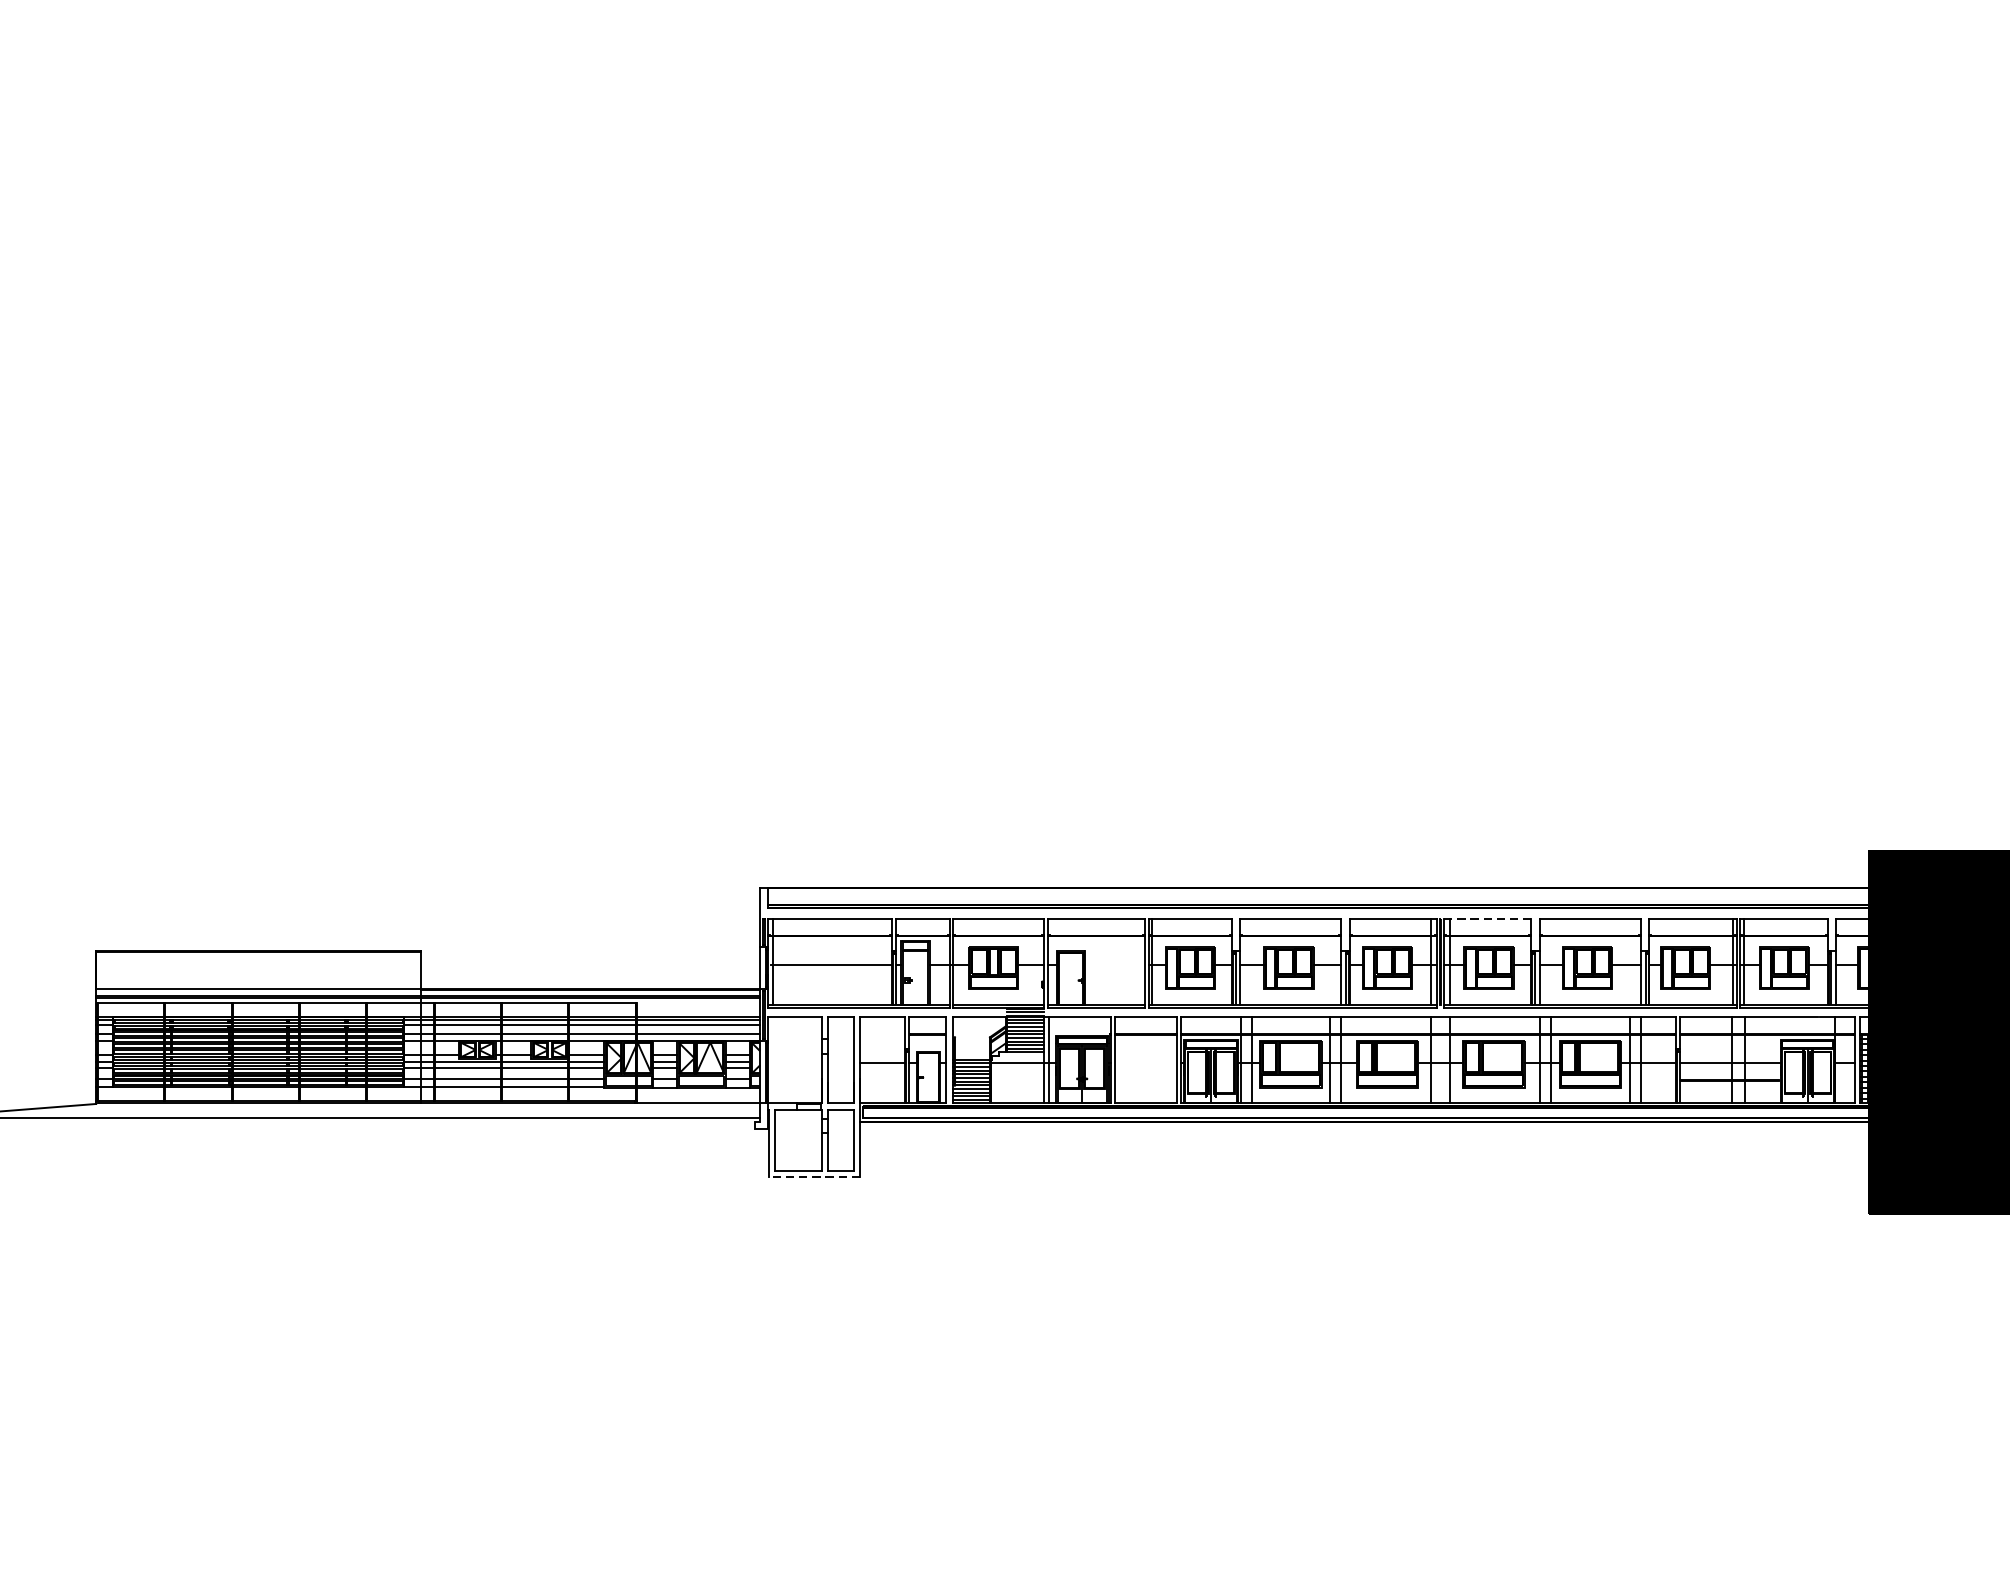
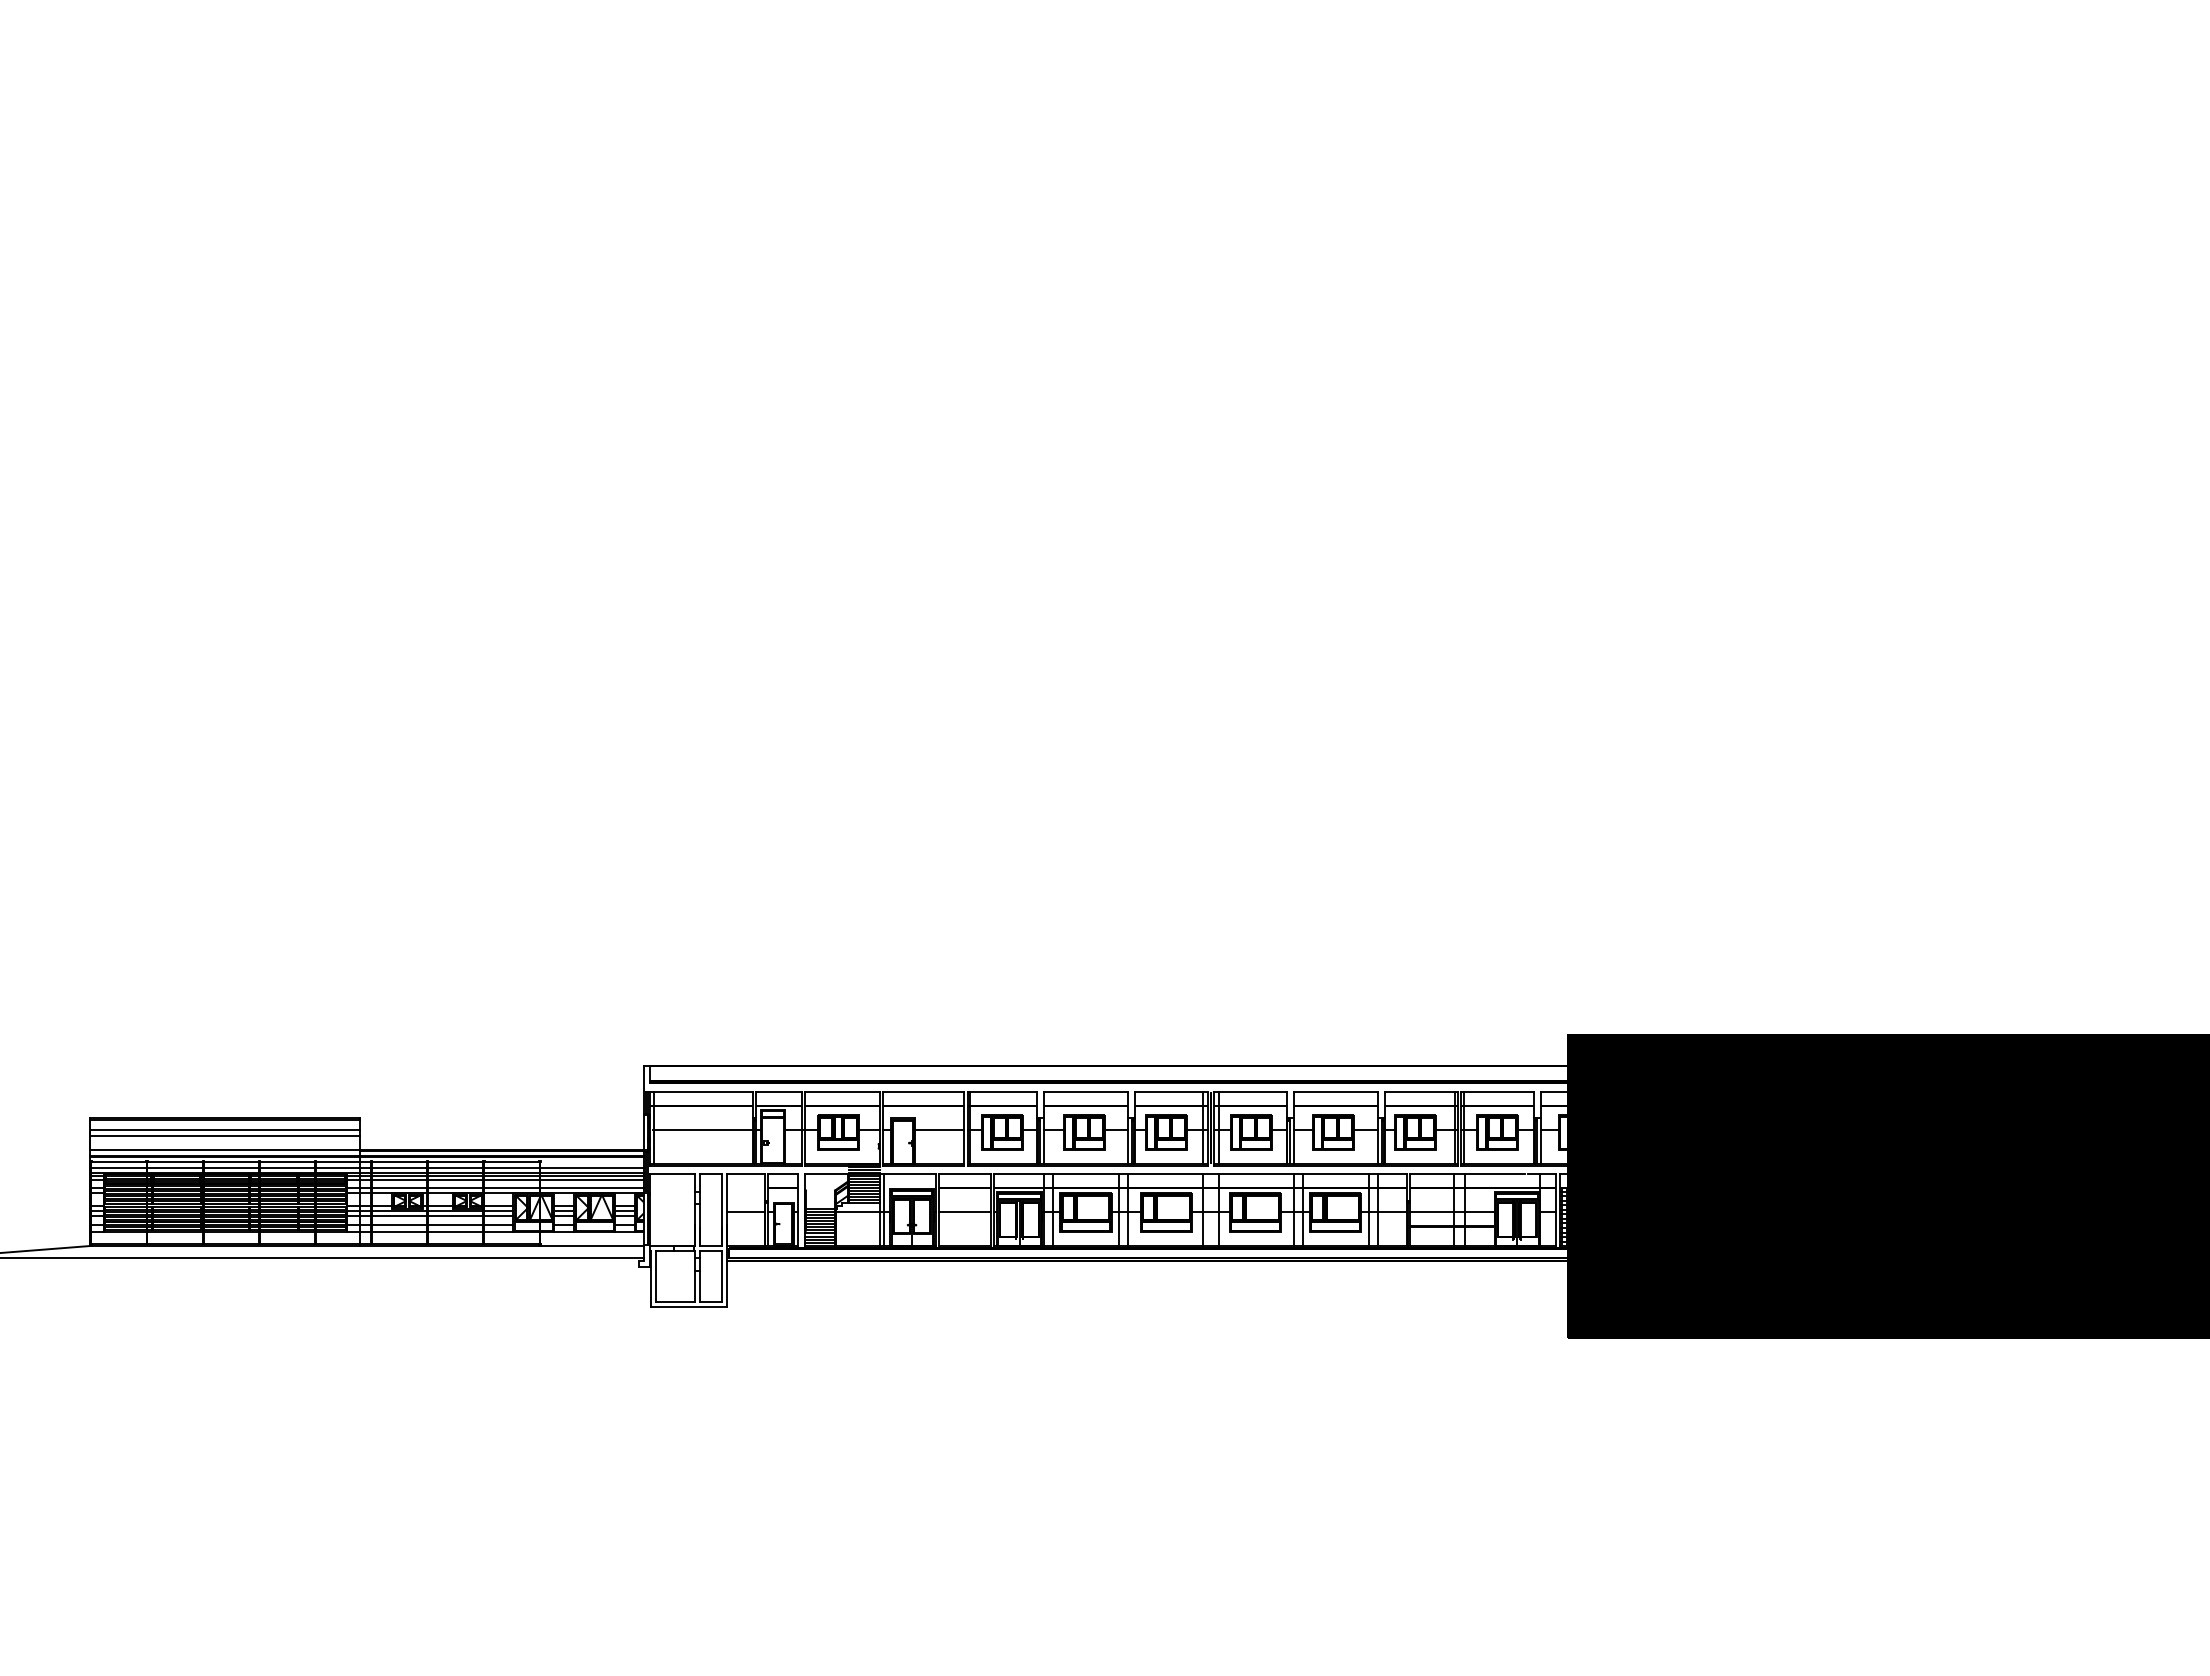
line: (1488, 918) -> (1250, 1091), dashed -> solid
line: (1113, 964) -> (938, 1129), added
line: (257, 965) -> (224, 1130), added
line: (257, 972) -> (224, 1136), added
line: (427, 1009) -> (366, 1167), added
line: (1146, 1062) -> (965, 1211), added
line: (814, 1177) -> (688, 1307), dashed -> solid

